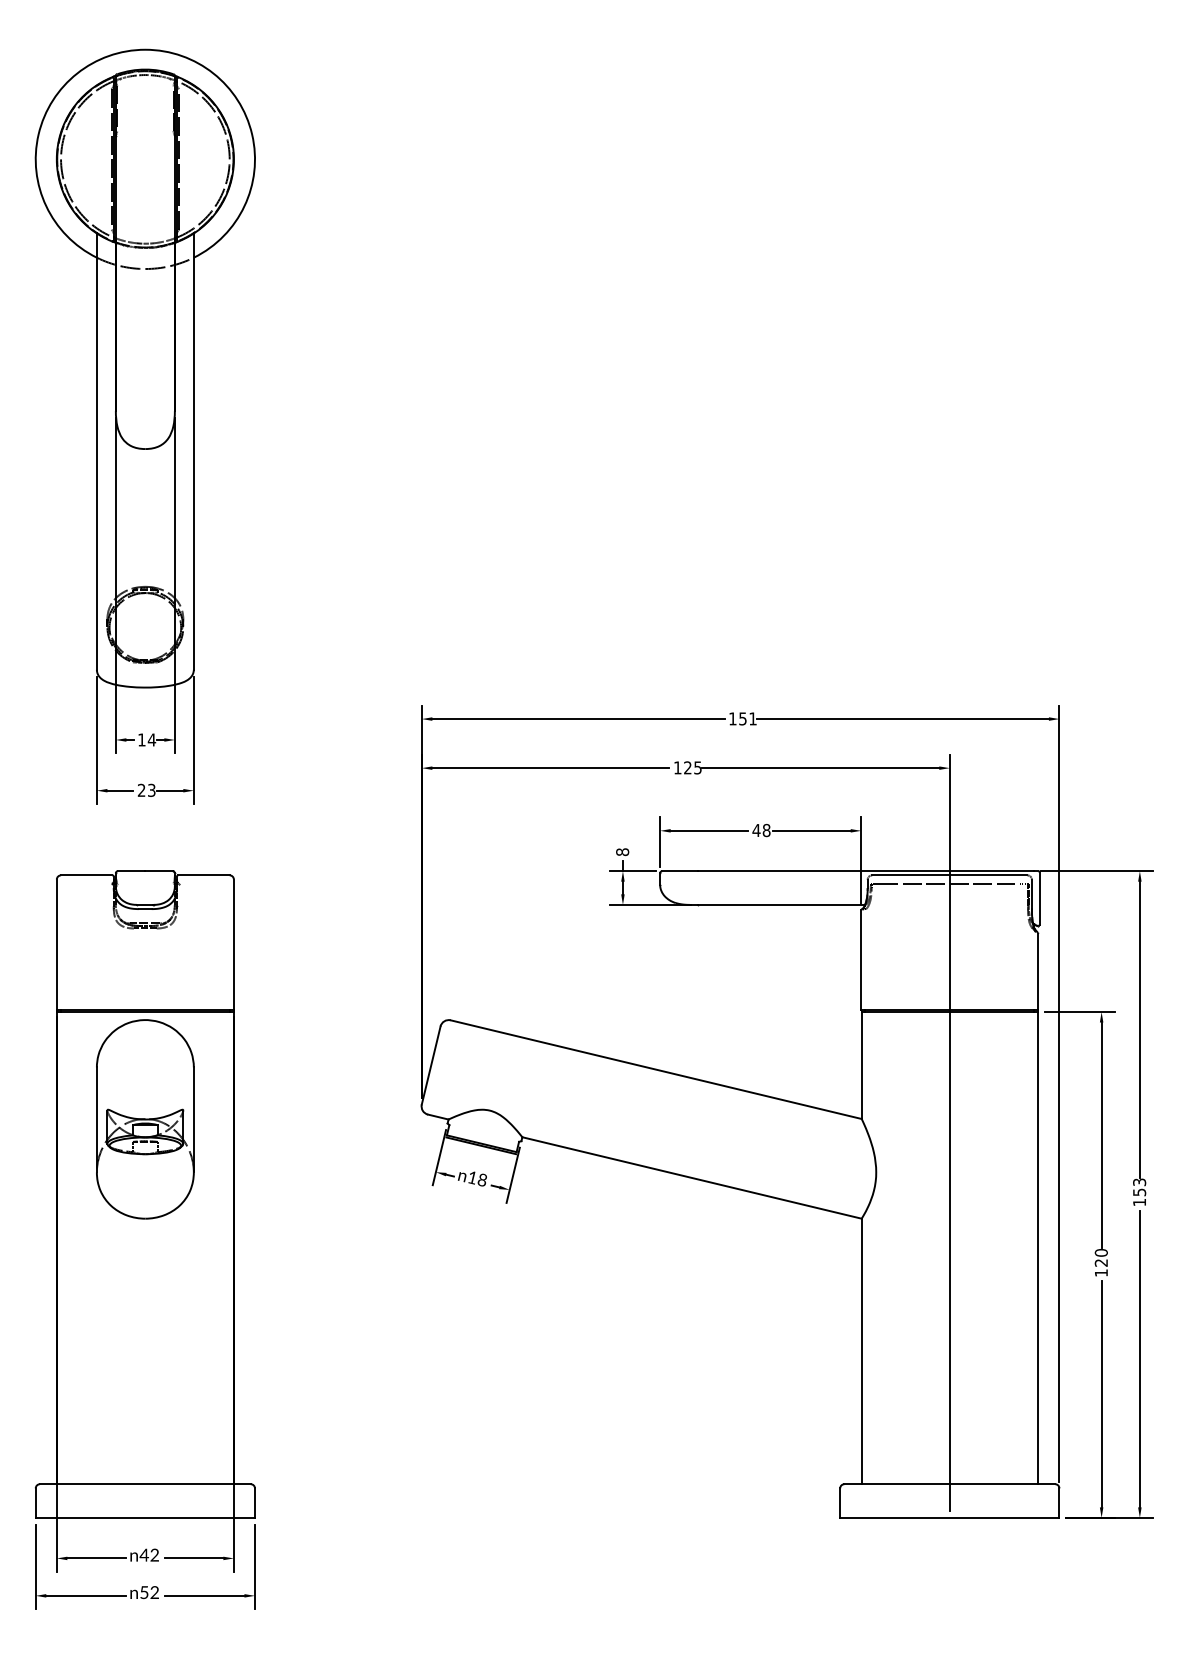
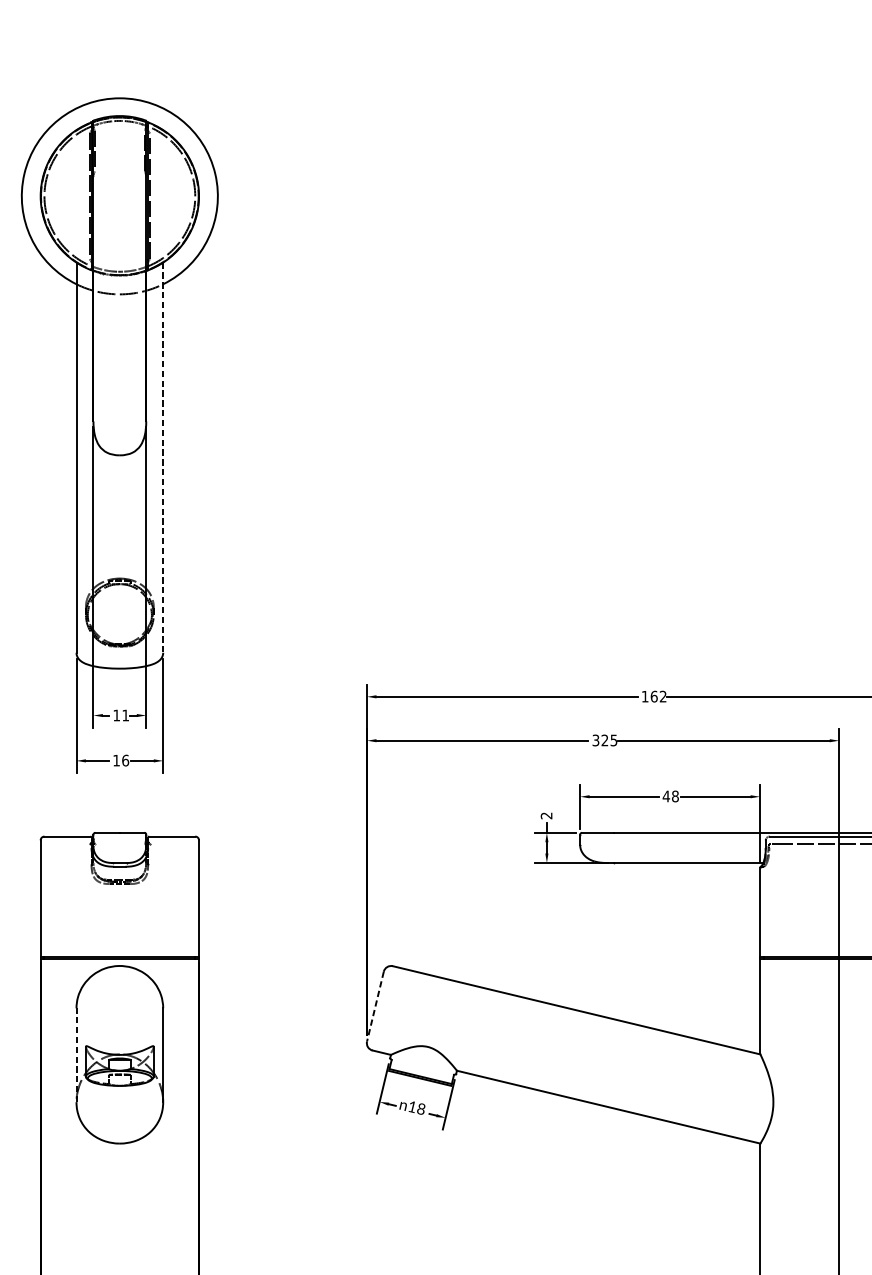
line: (193, 452) -> (162, 458), solid -> dashed
text: (747, 718) -> (658, 696), 151 -> 162
text: (151, 739) -> (125, 715), 14 -> 11
text: (677, 767) -> (595, 740), 125 -> 325
text: (146, 789) -> (120, 759), 23 -> 16
text: (622, 852) -> (546, 816), 8 -> 2
line: (431, 1065) -> (375, 1006), solid -> dashed
line: (96, 1119) -> (76, 1054), solid -> dashed

